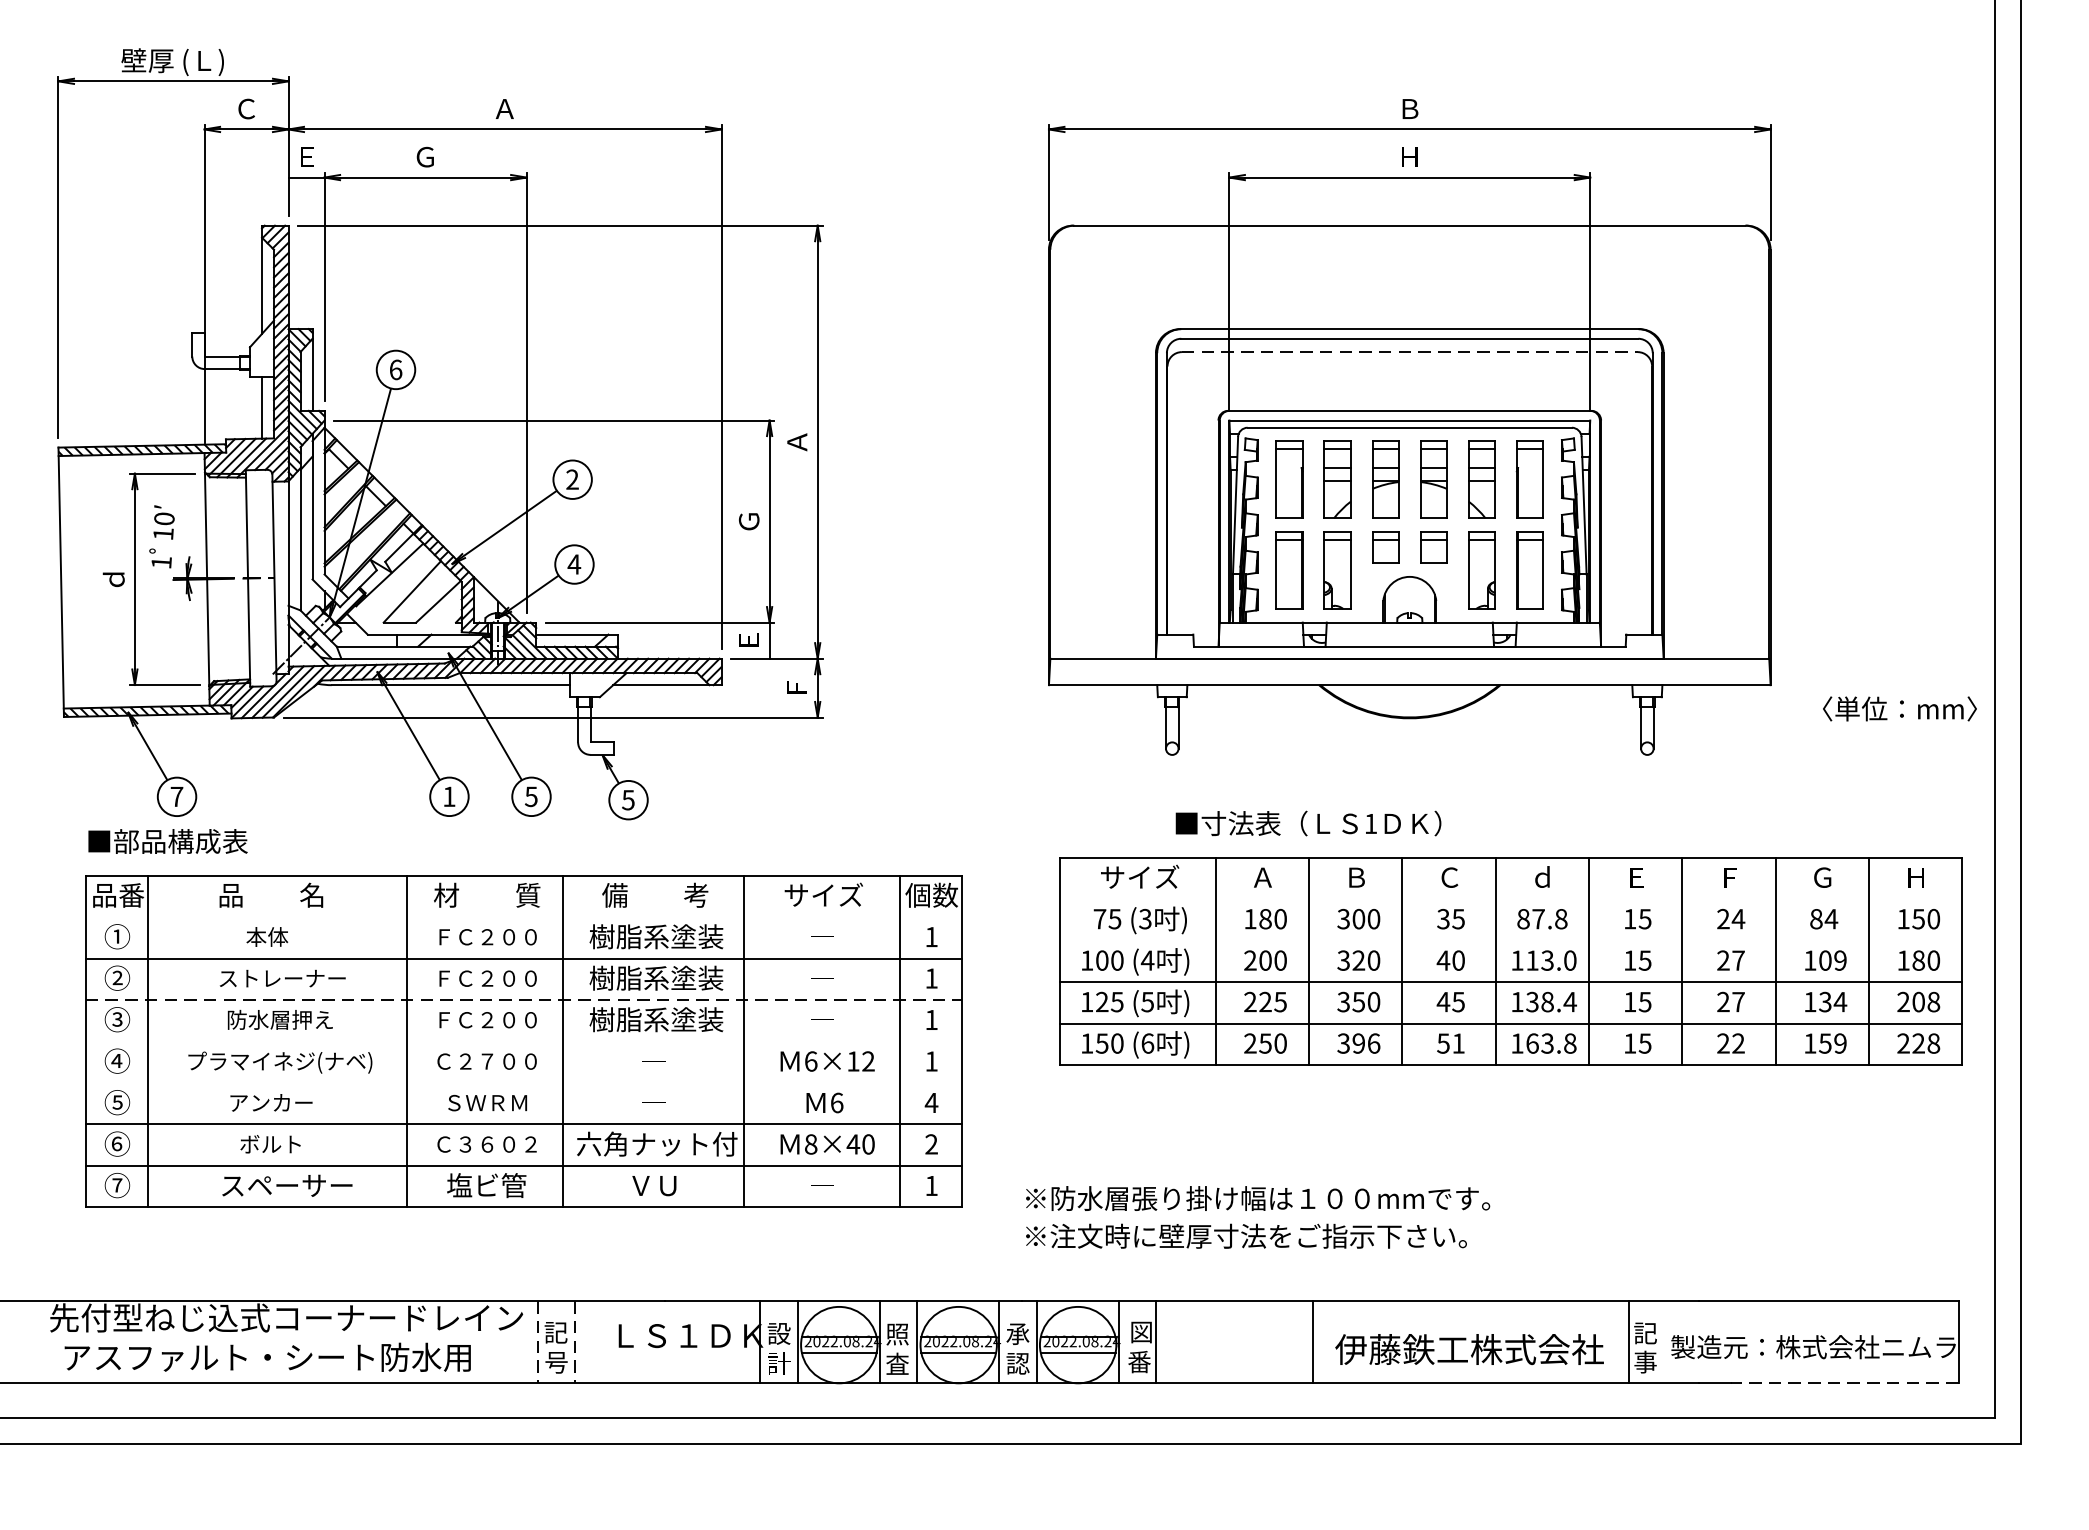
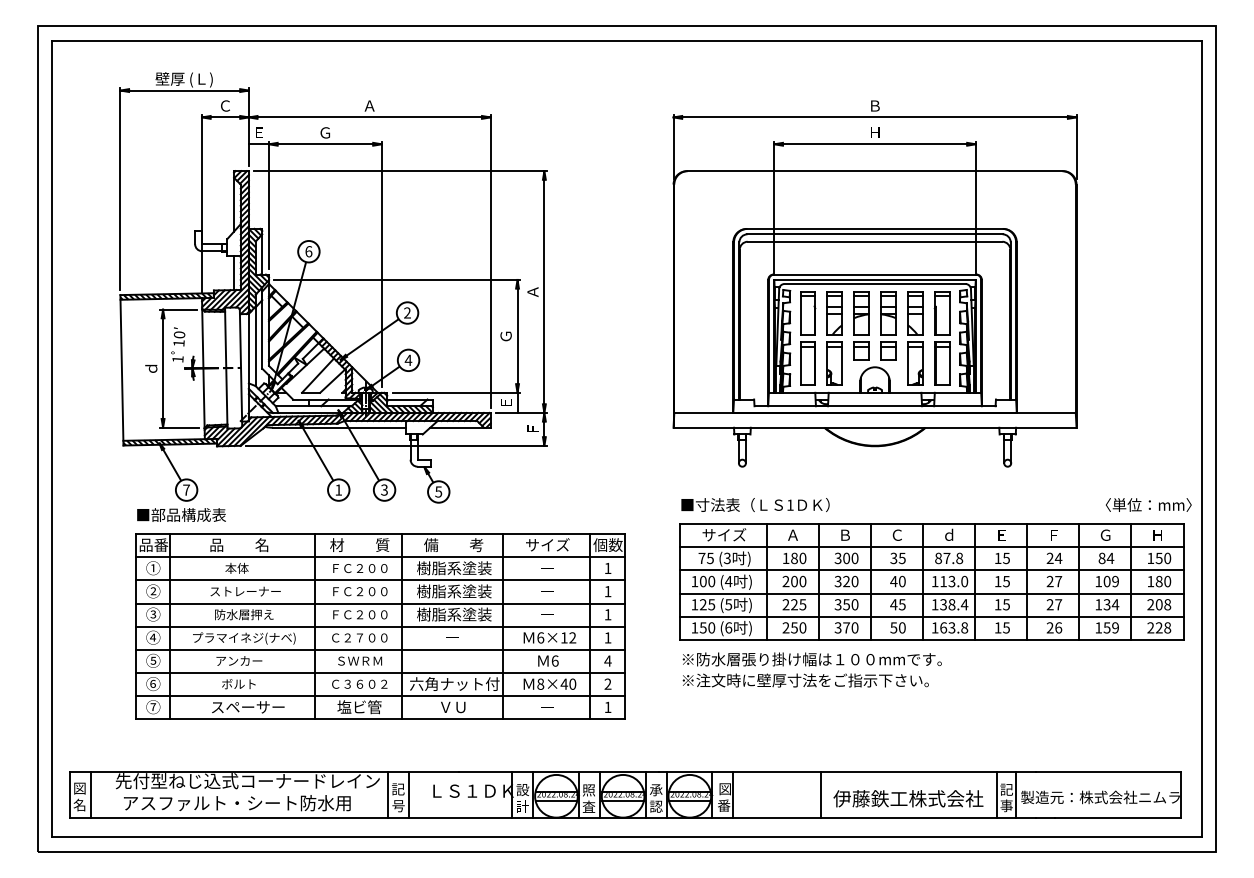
line: (1410, 351) -> (875, 241), dashed -> solid
text: (1899, 707) -> (1148, 504), moved
text: (531, 795) -> (384, 489), 5 -> 3
text: (1308, 822) -> (755, 504), moved
line: (1510, 899) -> (931, 547), added
line: (522, 917) -> (379, 557), added
line: (1510, 940) -> (931, 570), added
line: (524, 999) -> (380, 603), dashed -> solid
line: (522, 1041) -> (379, 626), added
text: (1365, 1042) -> (850, 627), 396 -> 370
text: (1458, 1042) -> (902, 627), 51 -> 50
text: (1738, 1042) -> (1058, 627), 22 -> 26
line: (522, 1082) -> (379, 649), added
text: (1256, 1216) -> (811, 669), moved
line: (4, 1341) -> (90, 794), added
line: (538, 1341) -> (388, 794), dashed -> solid
line: (576, 1341) -> (409, 794), dashed -> solid
line: (1661, 1341) -> (1015, 794), added
line: (1843, 1383) -> (1117, 817), dashed -> solid

